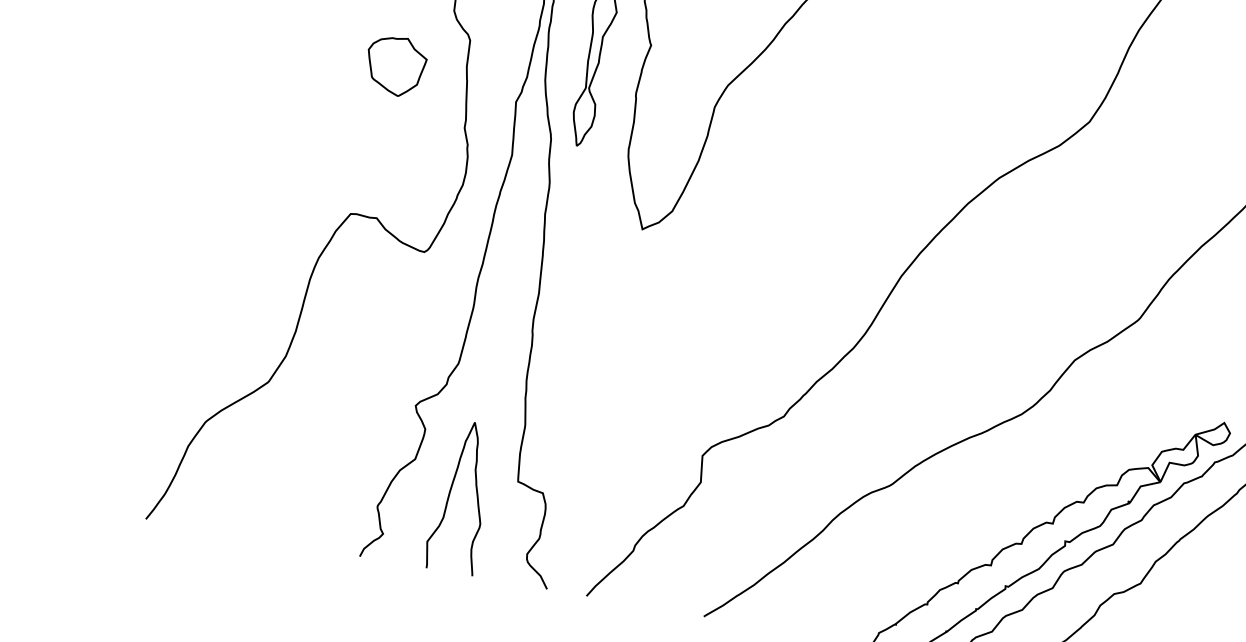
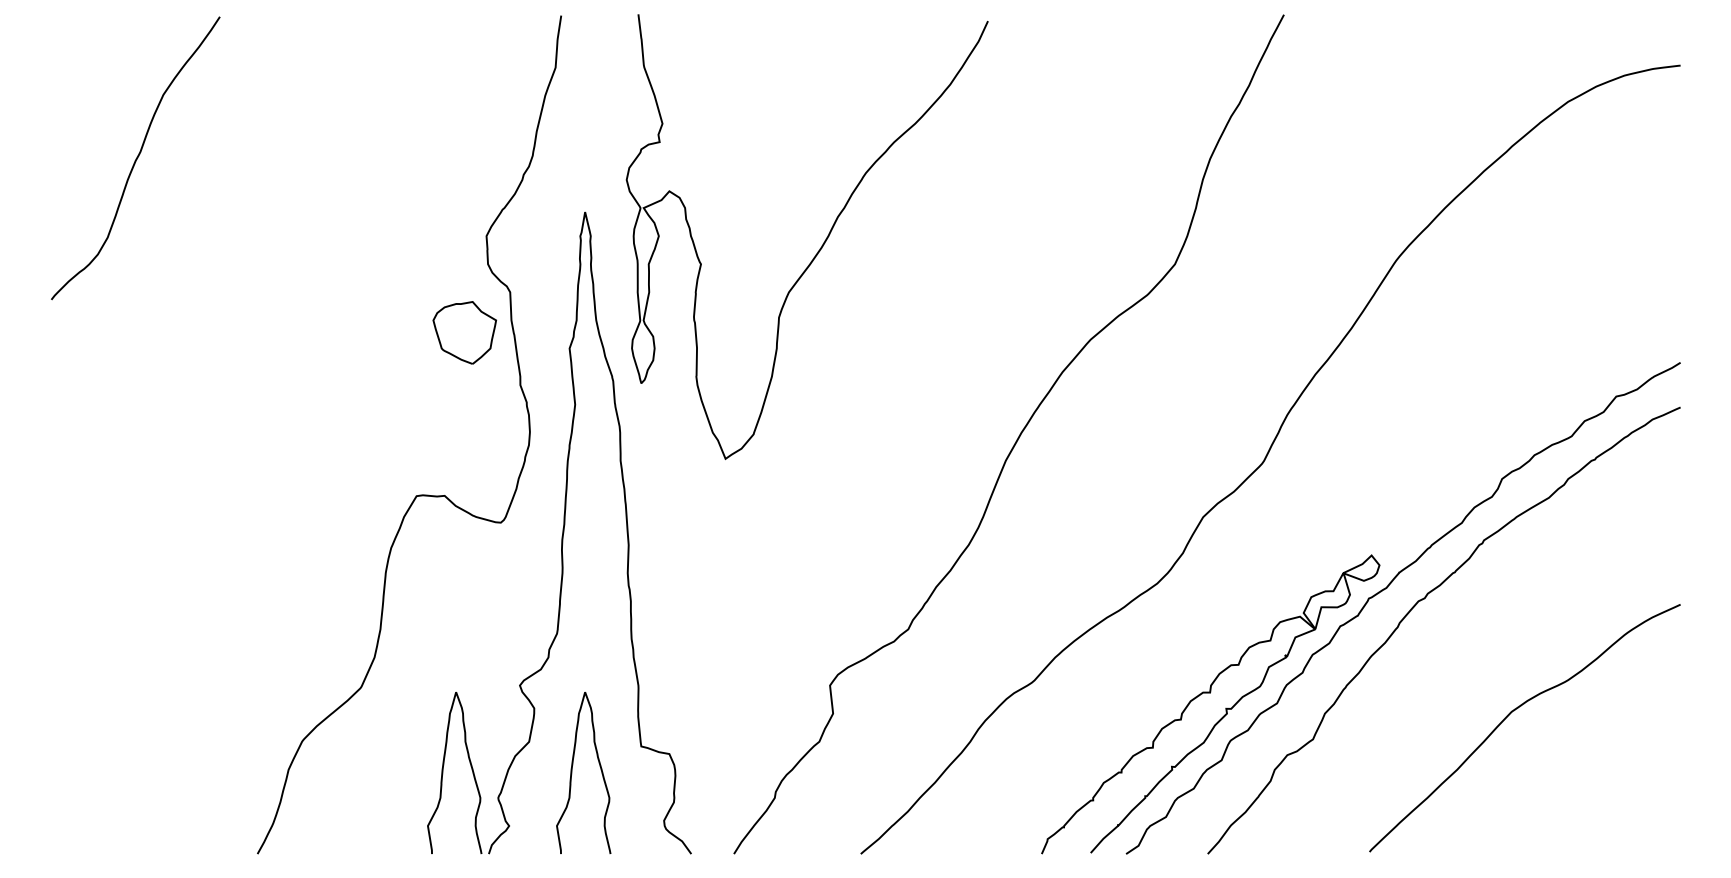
part: (395, 65) -> (464, 332), moved
curve: (331, 473) -> (443, 772), added

